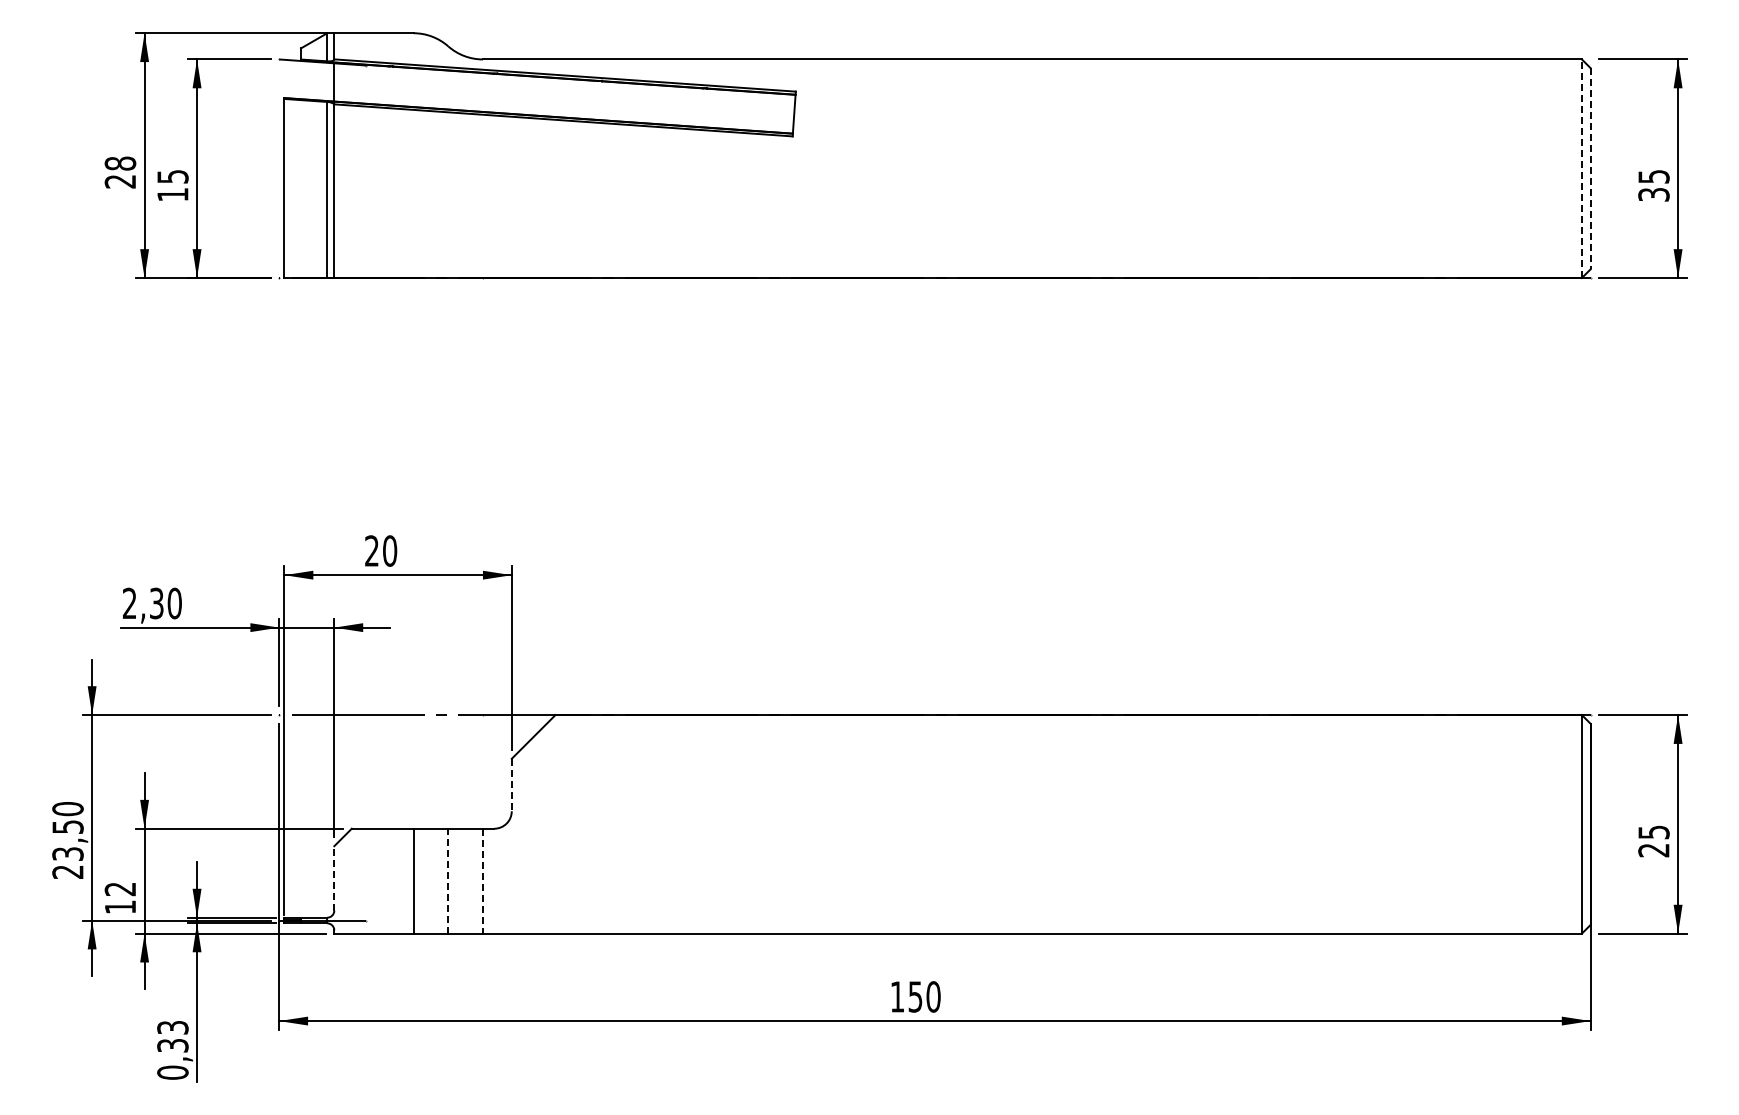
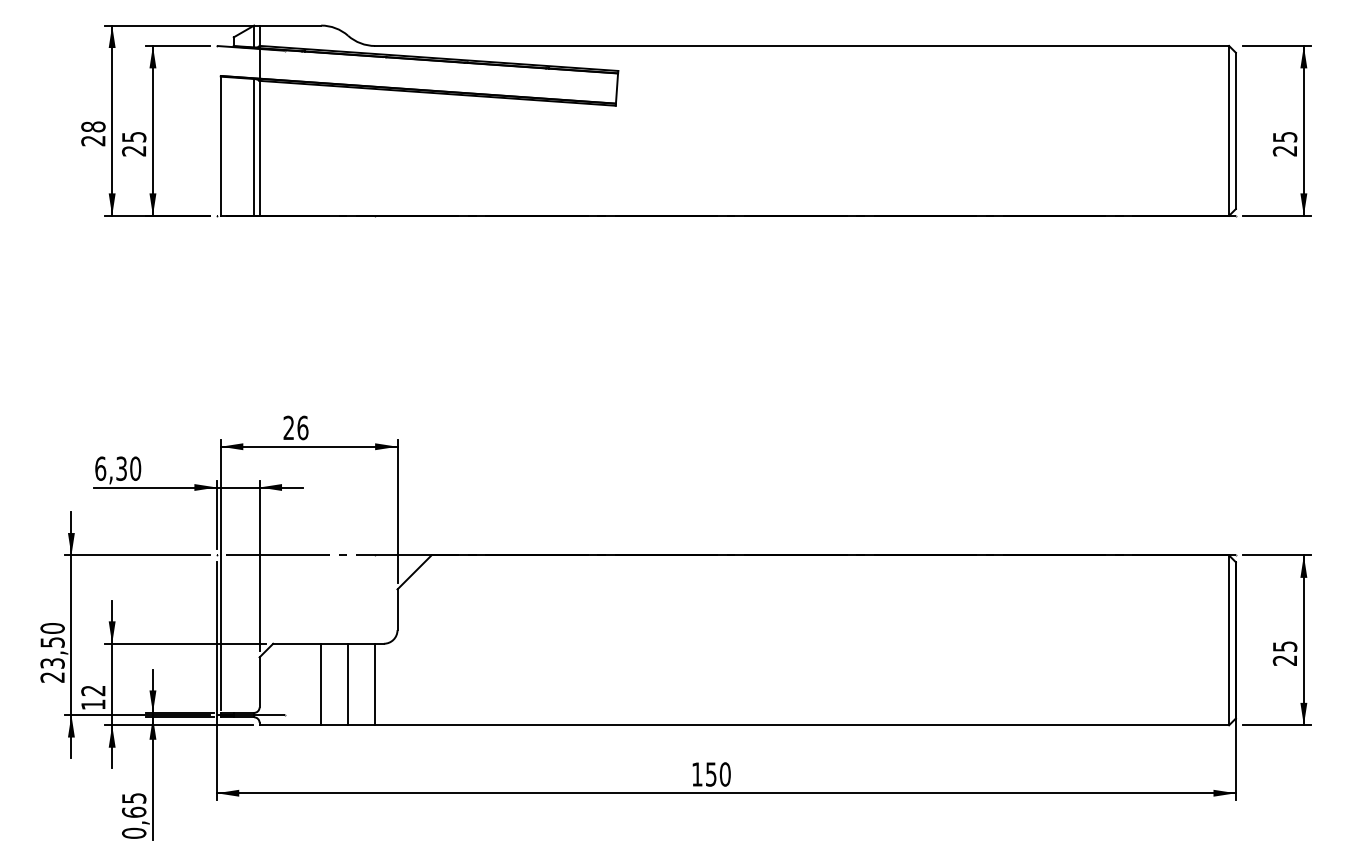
line: (1581, 168) -> (1228, 130), dashed -> solid
line: (1590, 168) -> (1235, 130), dashed -> solid
text: (172, 194) -> (133, 150), 15 -> 25
text: (1653, 194) -> (1284, 150), 35 -> 25
text: (390, 550) -> (303, 427), 20 -> 26
text: (129, 603) -> (100, 468), 2,30 -> 6,30
line: (511, 785) -> (397, 610), dashed -> solid
line: (334, 877) -> (259, 681), dashed -> solid
line: (448, 880) -> (348, 684), dashed -> solid
line: (482, 881) -> (374, 684), dashed -> solid
text: (172, 1036) -> (133, 805), 0,33 -> 0,65

